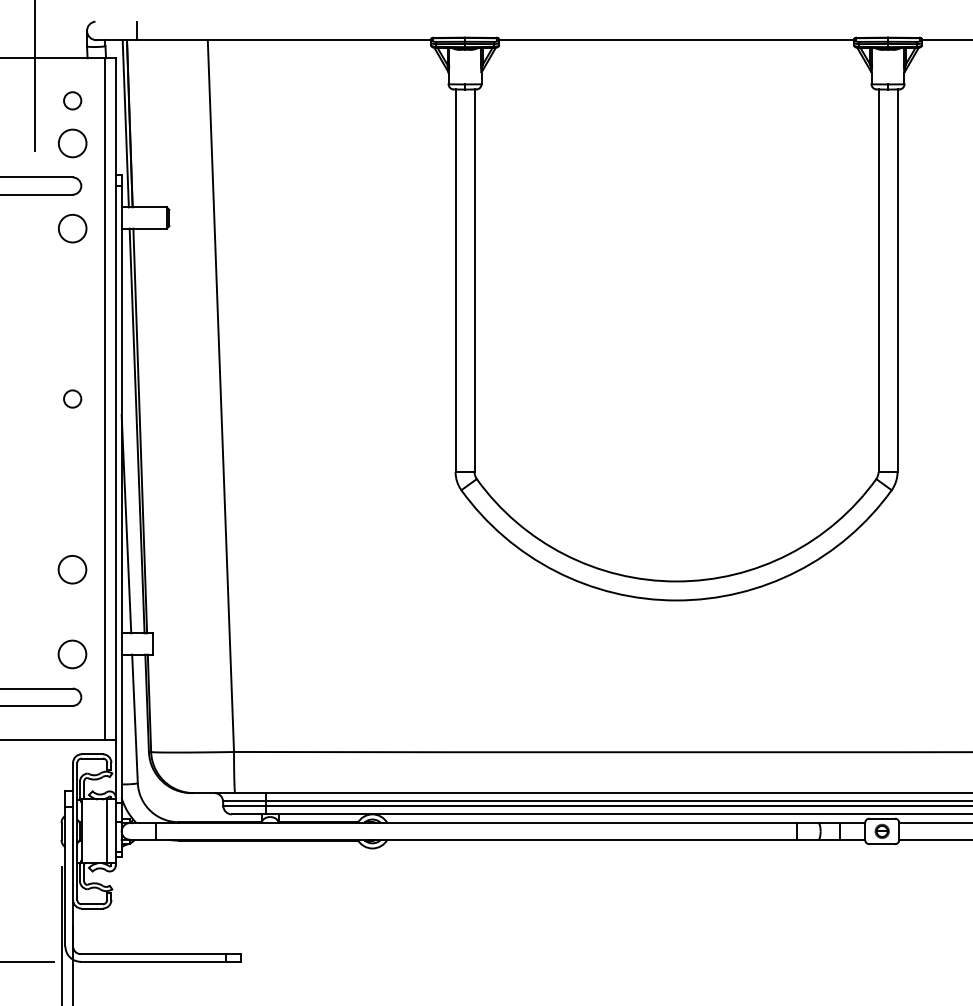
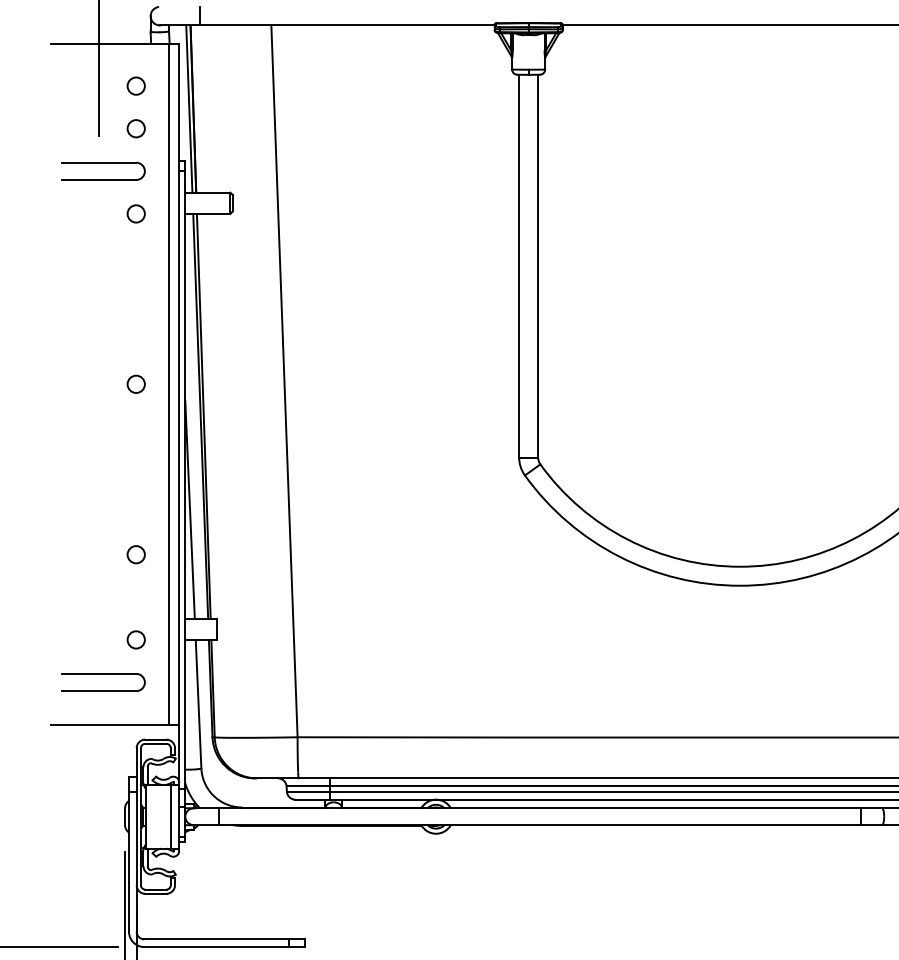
circle: (72, 143) -> (136, 128), size x0.62
circle: (72, 228) -> (136, 213), size x0.62
circle: (72, 568) -> (136, 553), size x0.62
circle: (72, 654) -> (136, 639), size x0.62

